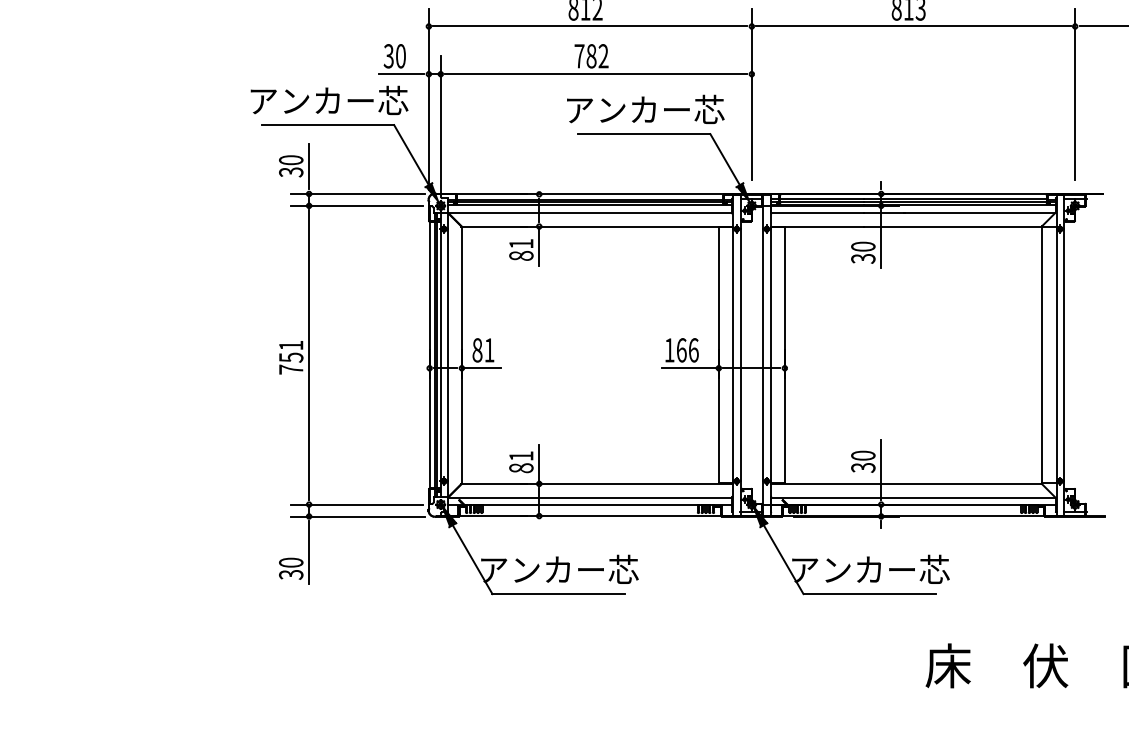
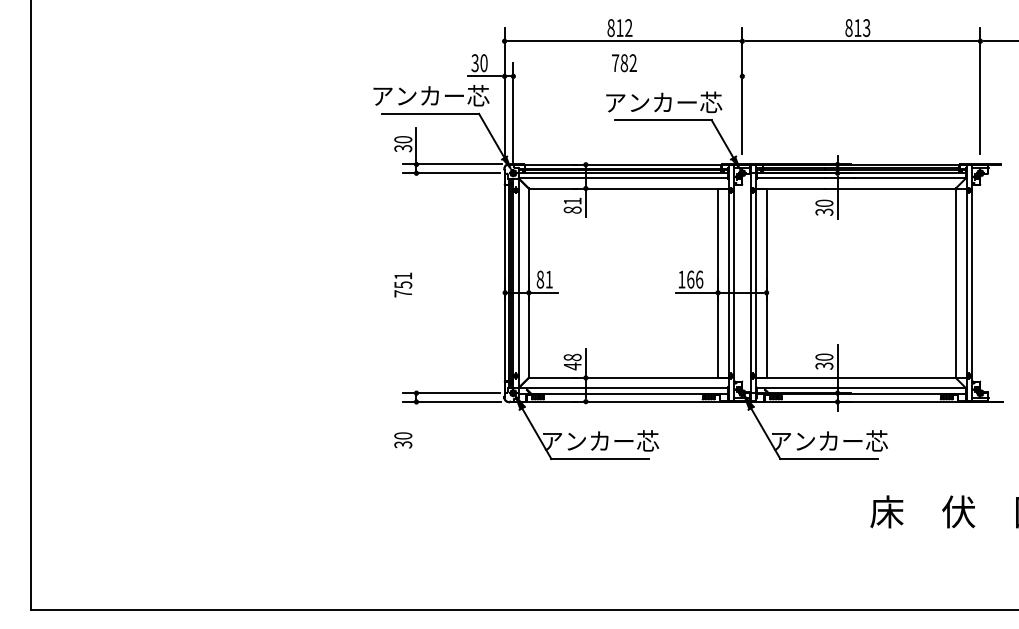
line: (595, 74) -> (627, 76), removed
line: (309, 354) -> (416, 282), removed
text: (521, 461) -> (572, 361), 81 -> 48
line: (309, 552) -> (416, 428), removed

